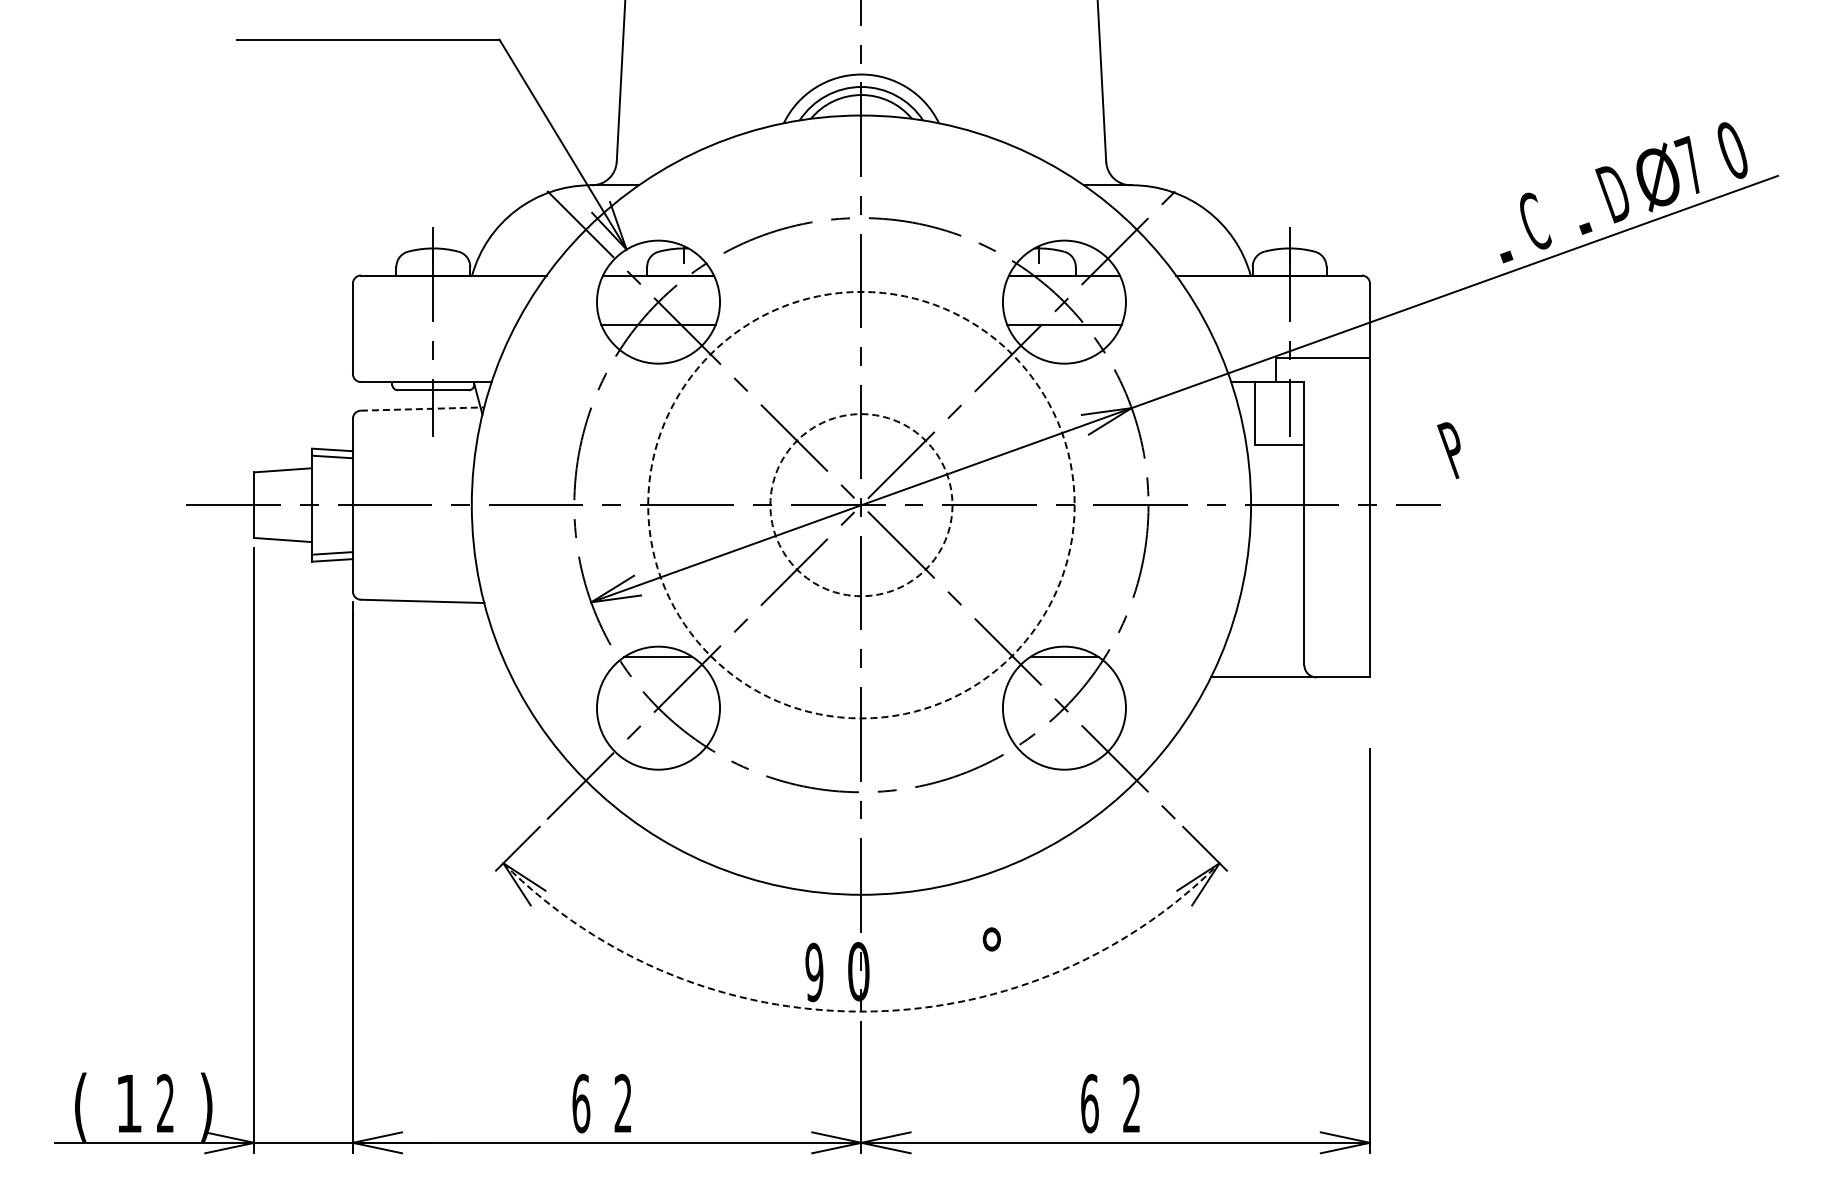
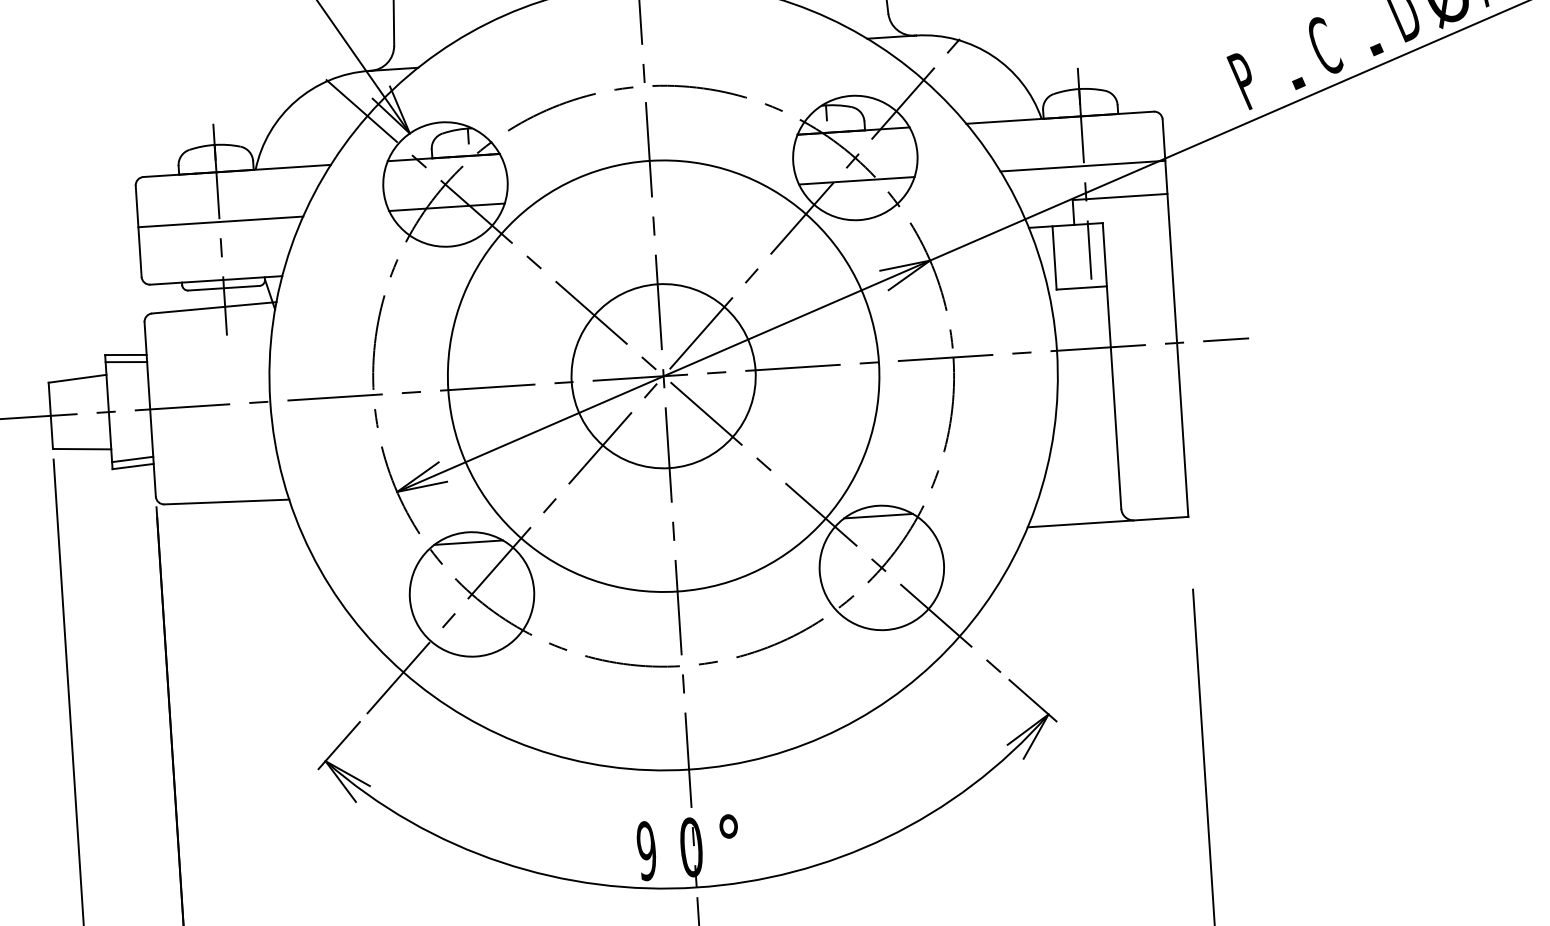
line: (434, 324) -> (220, 221), added
line: (1288, 324) -> (1083, 165), added
line: (422, 409) -> (214, 308), dashed -> solid
text: (1448, 450) -> (1239, 81), moved
circle: (861, 504) -> (663, 375), dashed -> solid
circle: (861, 505) -> (663, 376), dashed -> solid
text: (991, 939) -> (728, 826), moved
arc: (861, 1011) -> (696, 887), dashed -> solid

